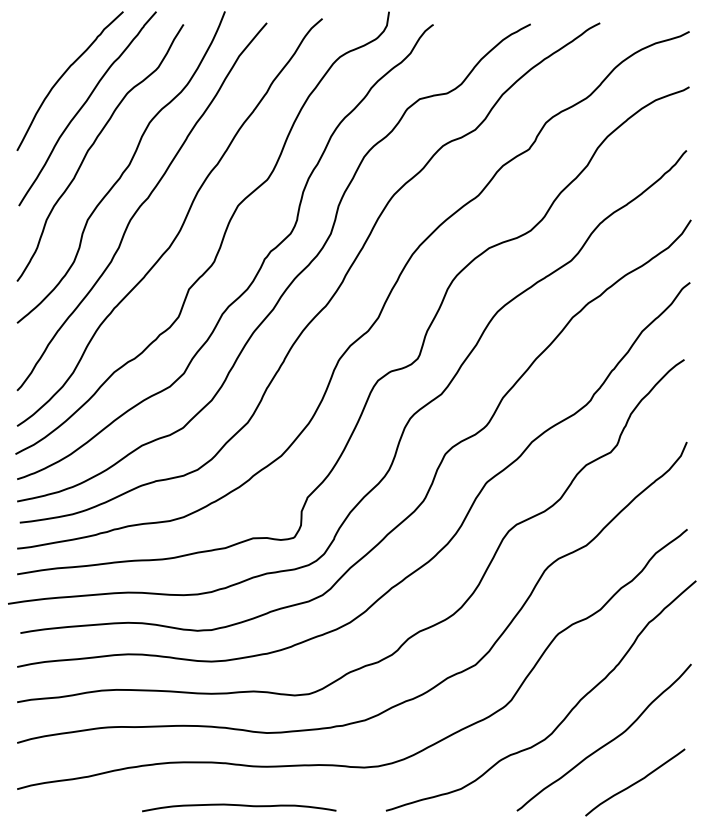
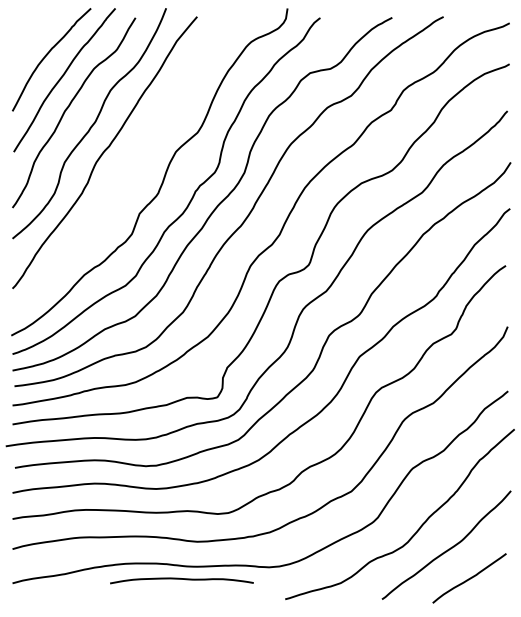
curve: (180, 227) -> (133, 168), removed
curve: (239, 806) -> (182, 579), moved

